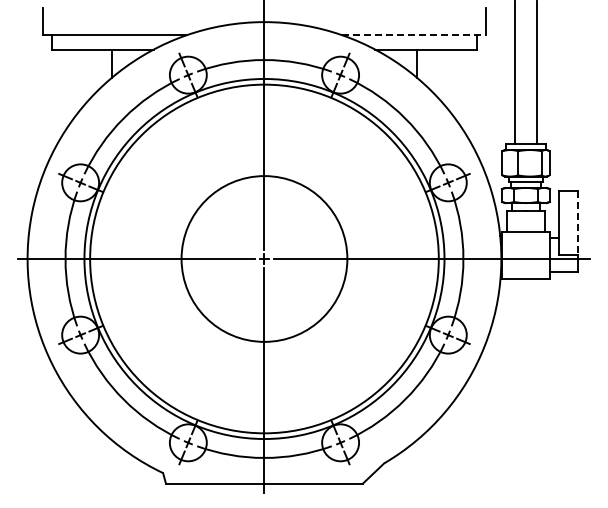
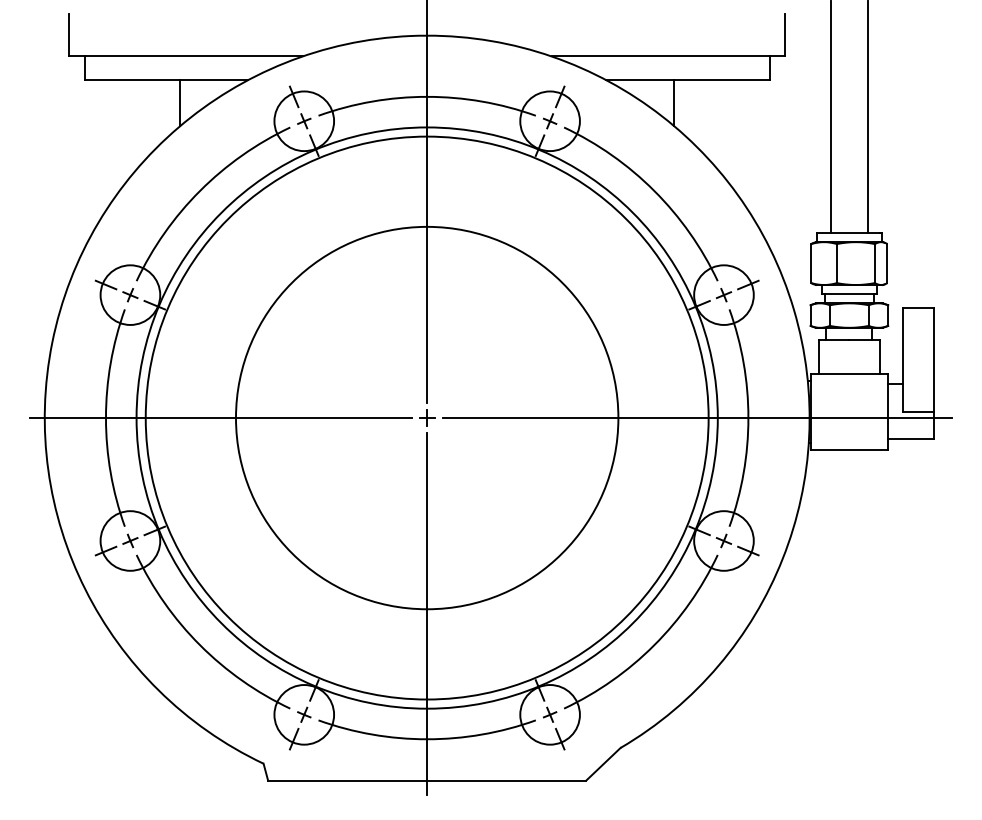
line: (414, 35) -> (669, 57), dashed -> solid
line: (578, 223) -> (934, 360), dashed -> solid
circle: (264, 258) -> (427, 417), size x1.43

